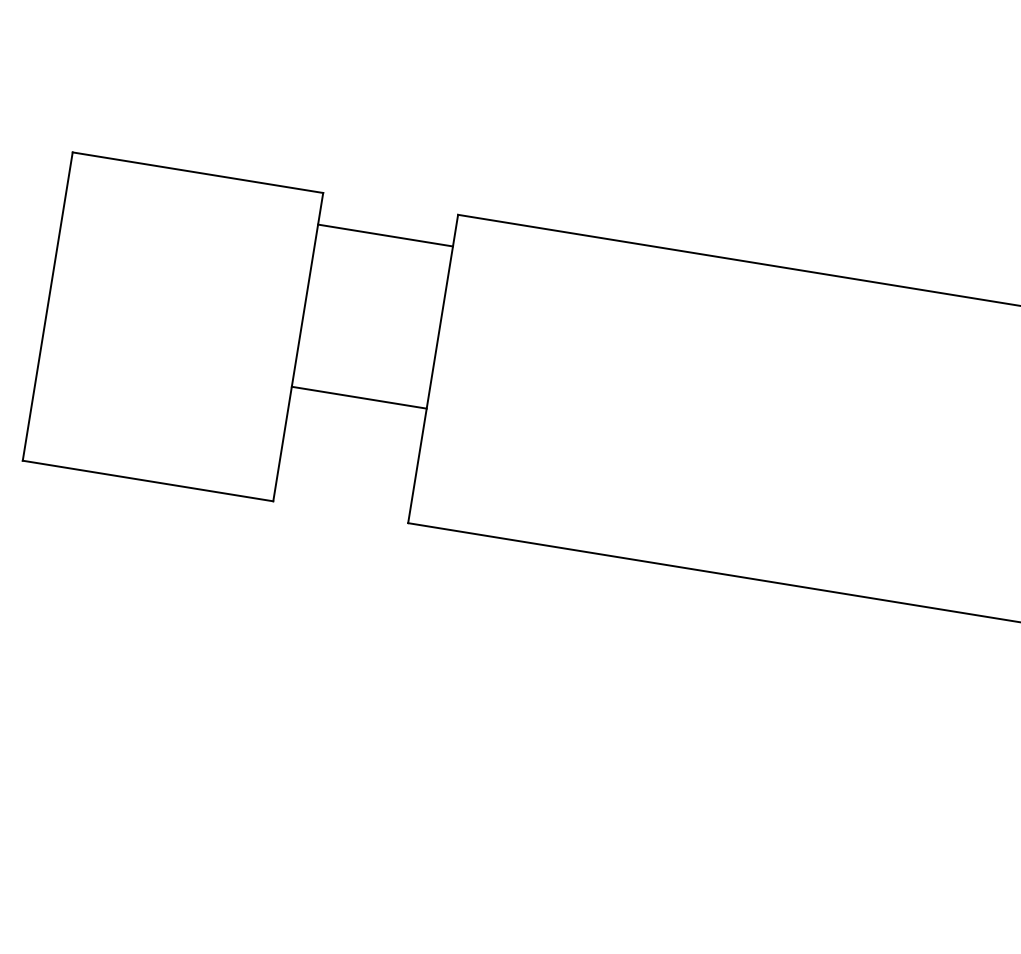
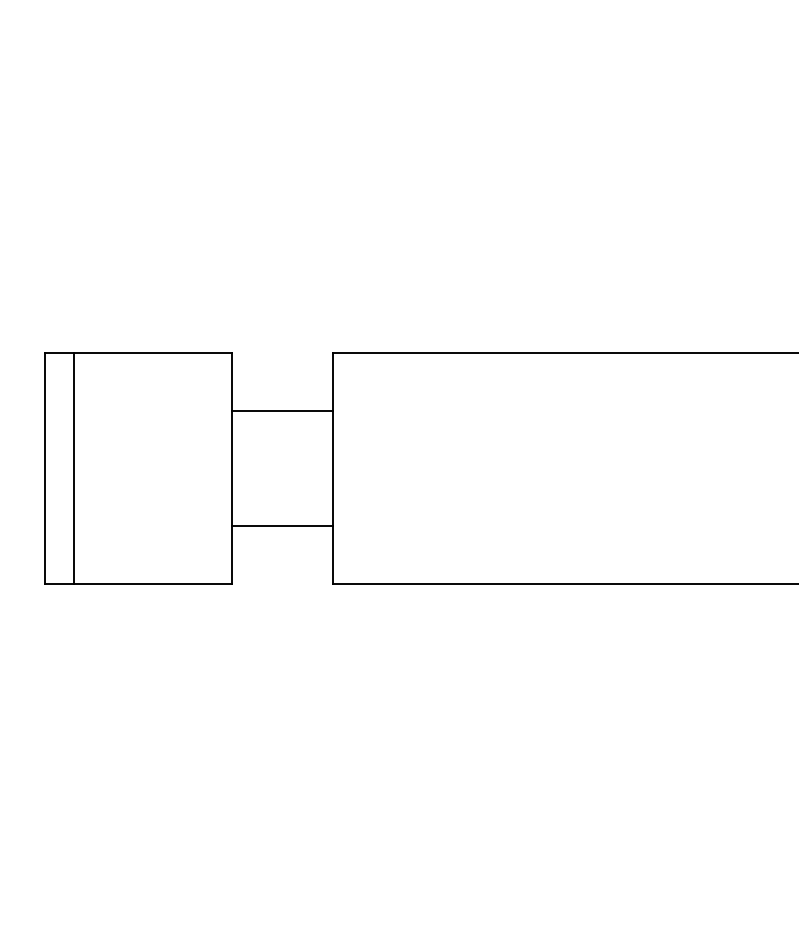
line: (385, 235) -> (282, 410), moved
line: (86, 312) -> (73, 468), added
line: (359, 398) -> (282, 526), moved

